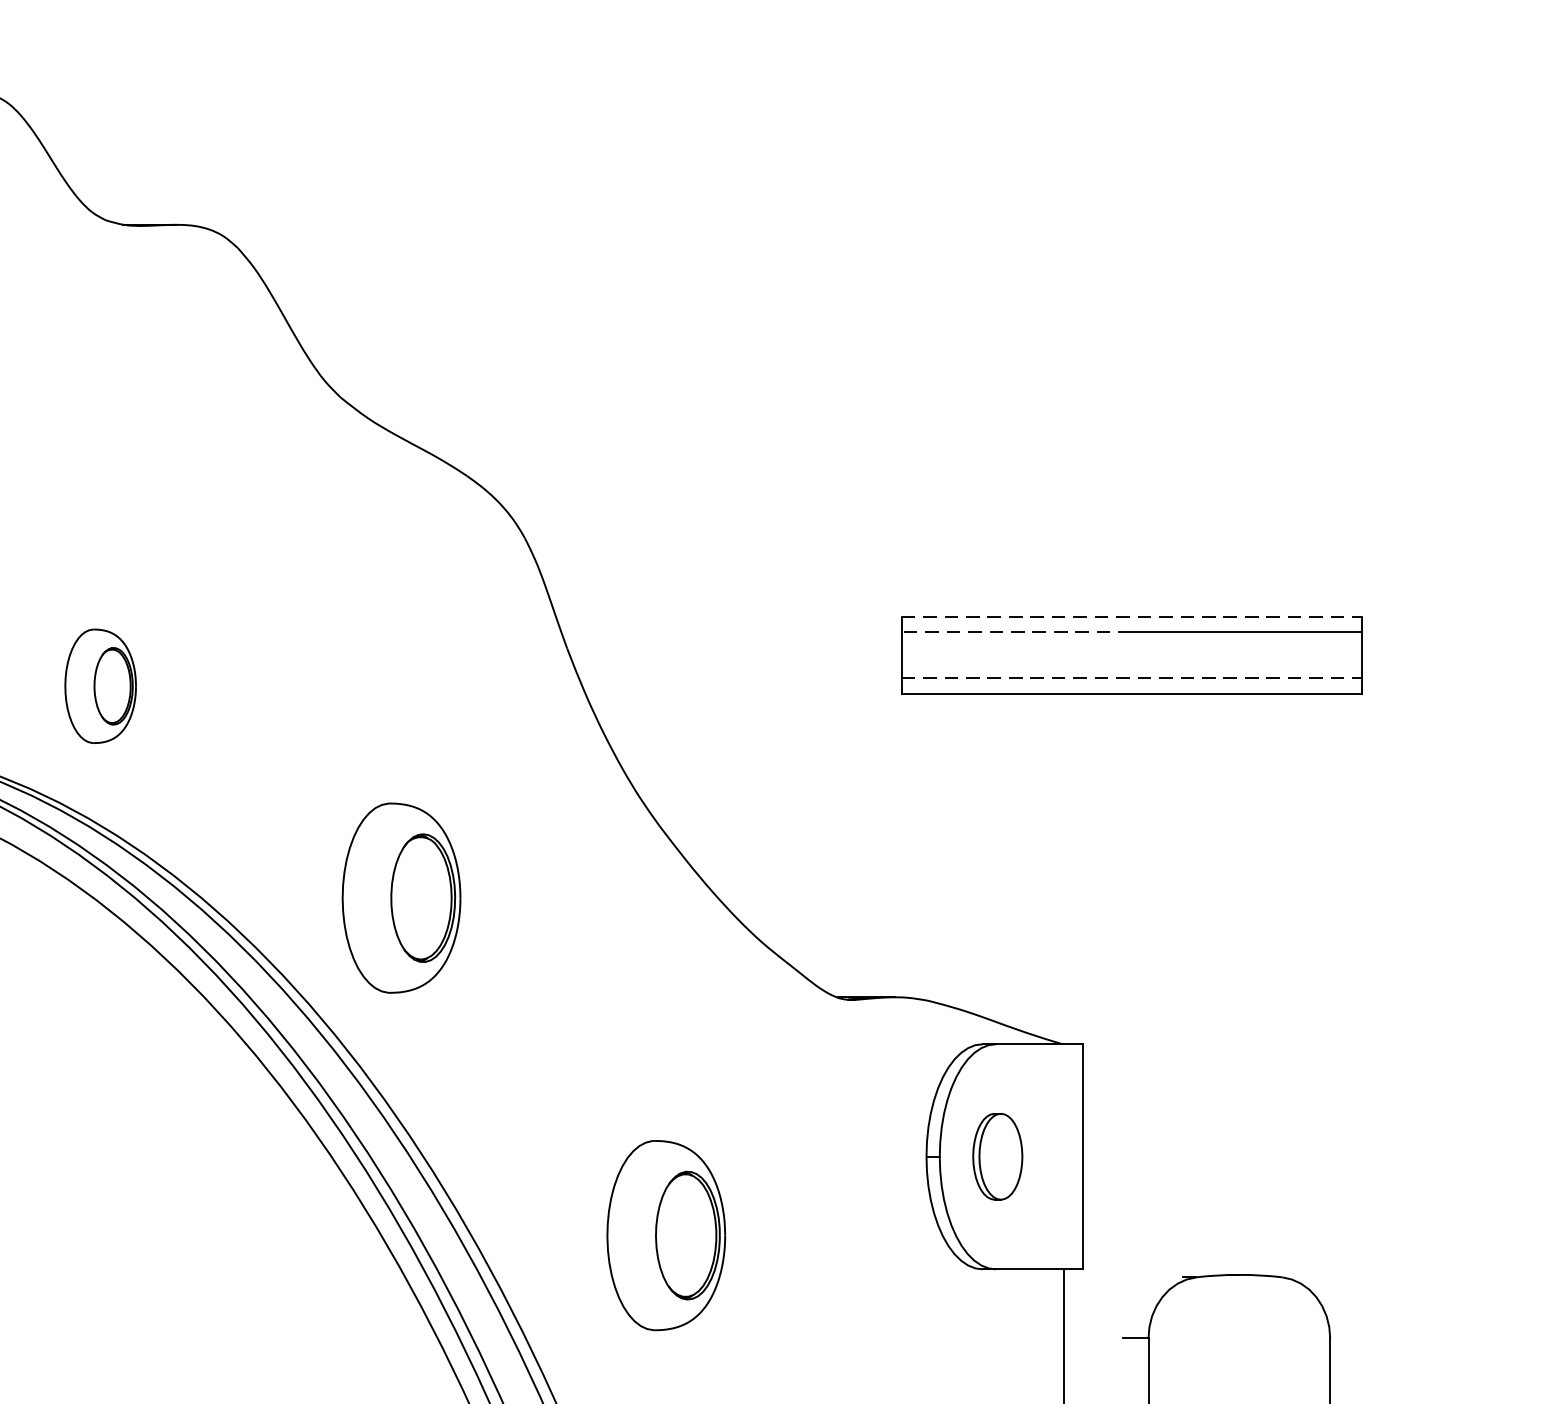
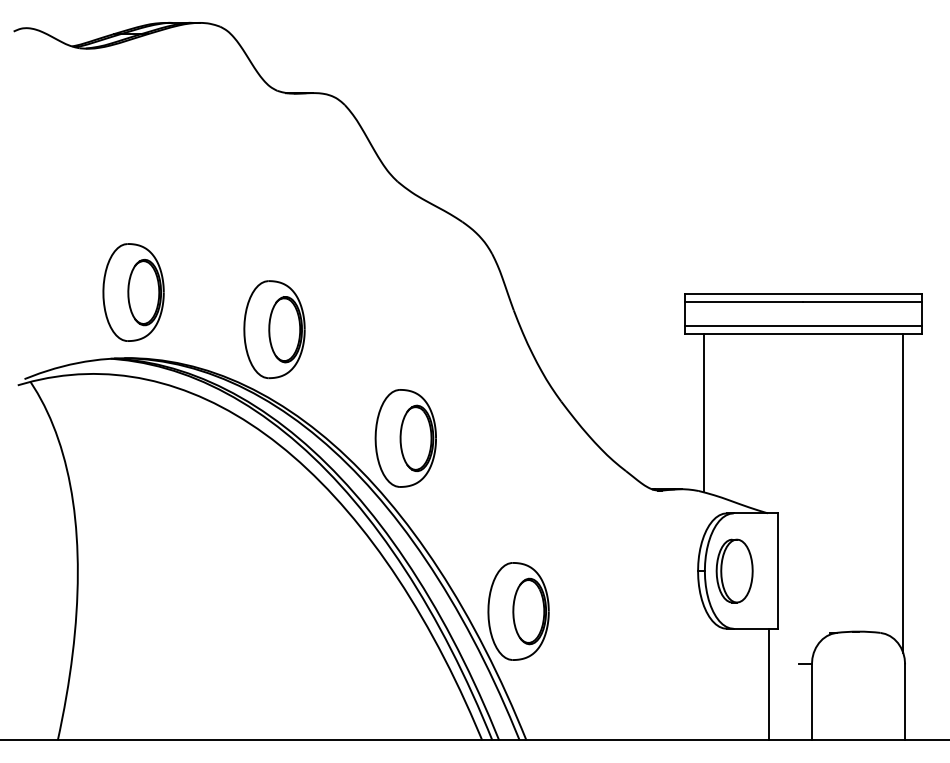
line: (1132, 617) -> (803, 294), dashed -> solid
line: (1015, 633) -> (743, 302), dashed -> solid
line: (1132, 677) -> (803, 325), dashed -> solid
part: (100, 685) -> (274, 329), size x1.67
line: (937, 847) -> (703, 412), added
part: (400, 898) -> (405, 438), moved
line: (1327, 1003) -> (903, 492), added
part: (997, 1155) -> (734, 570), size x1.43
part: (666, 1235) -> (518, 611), moved

